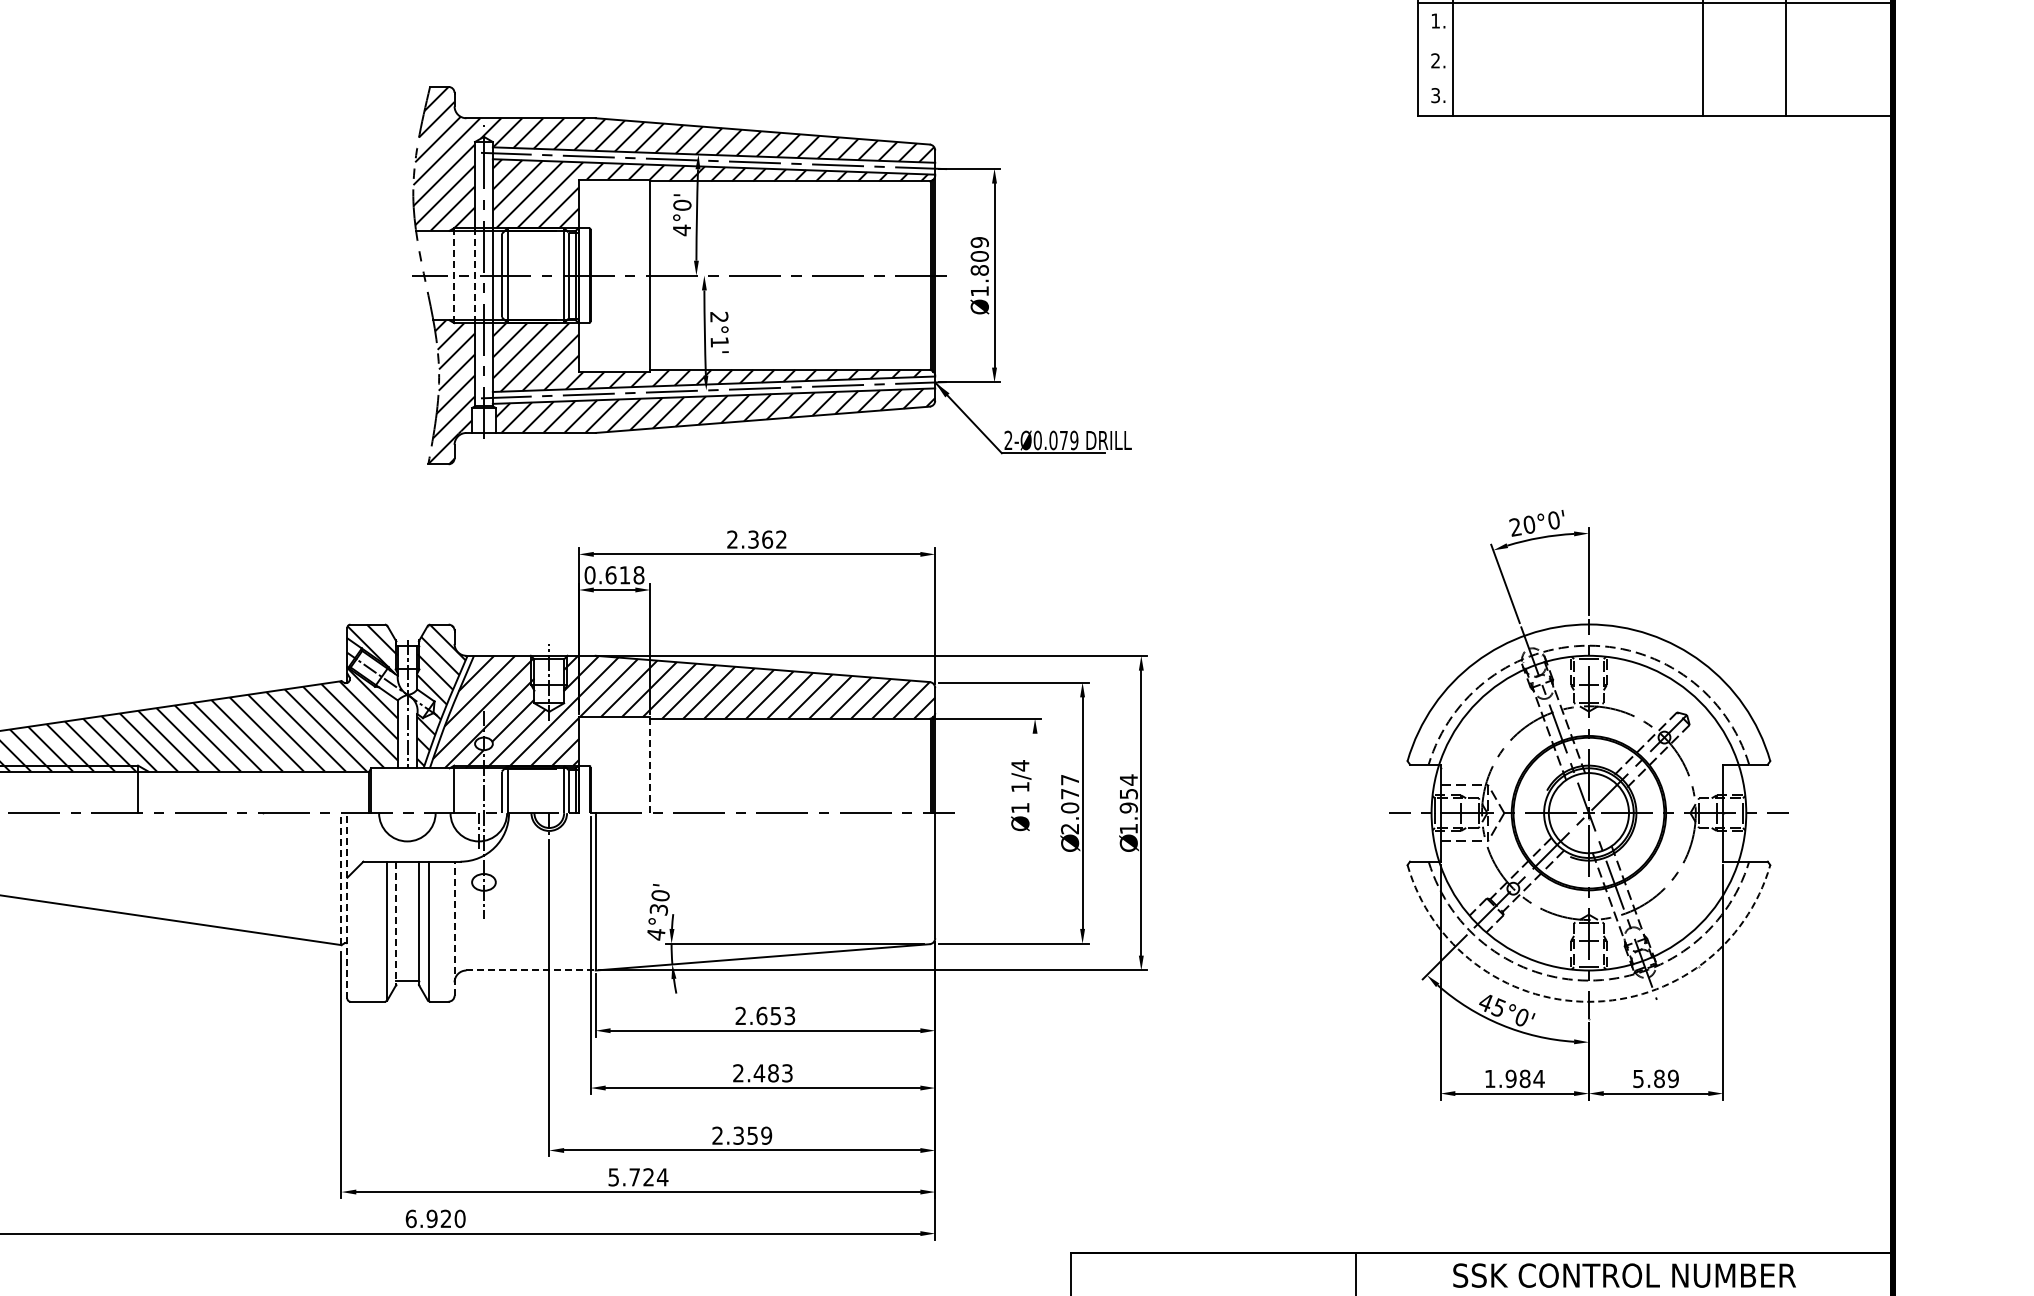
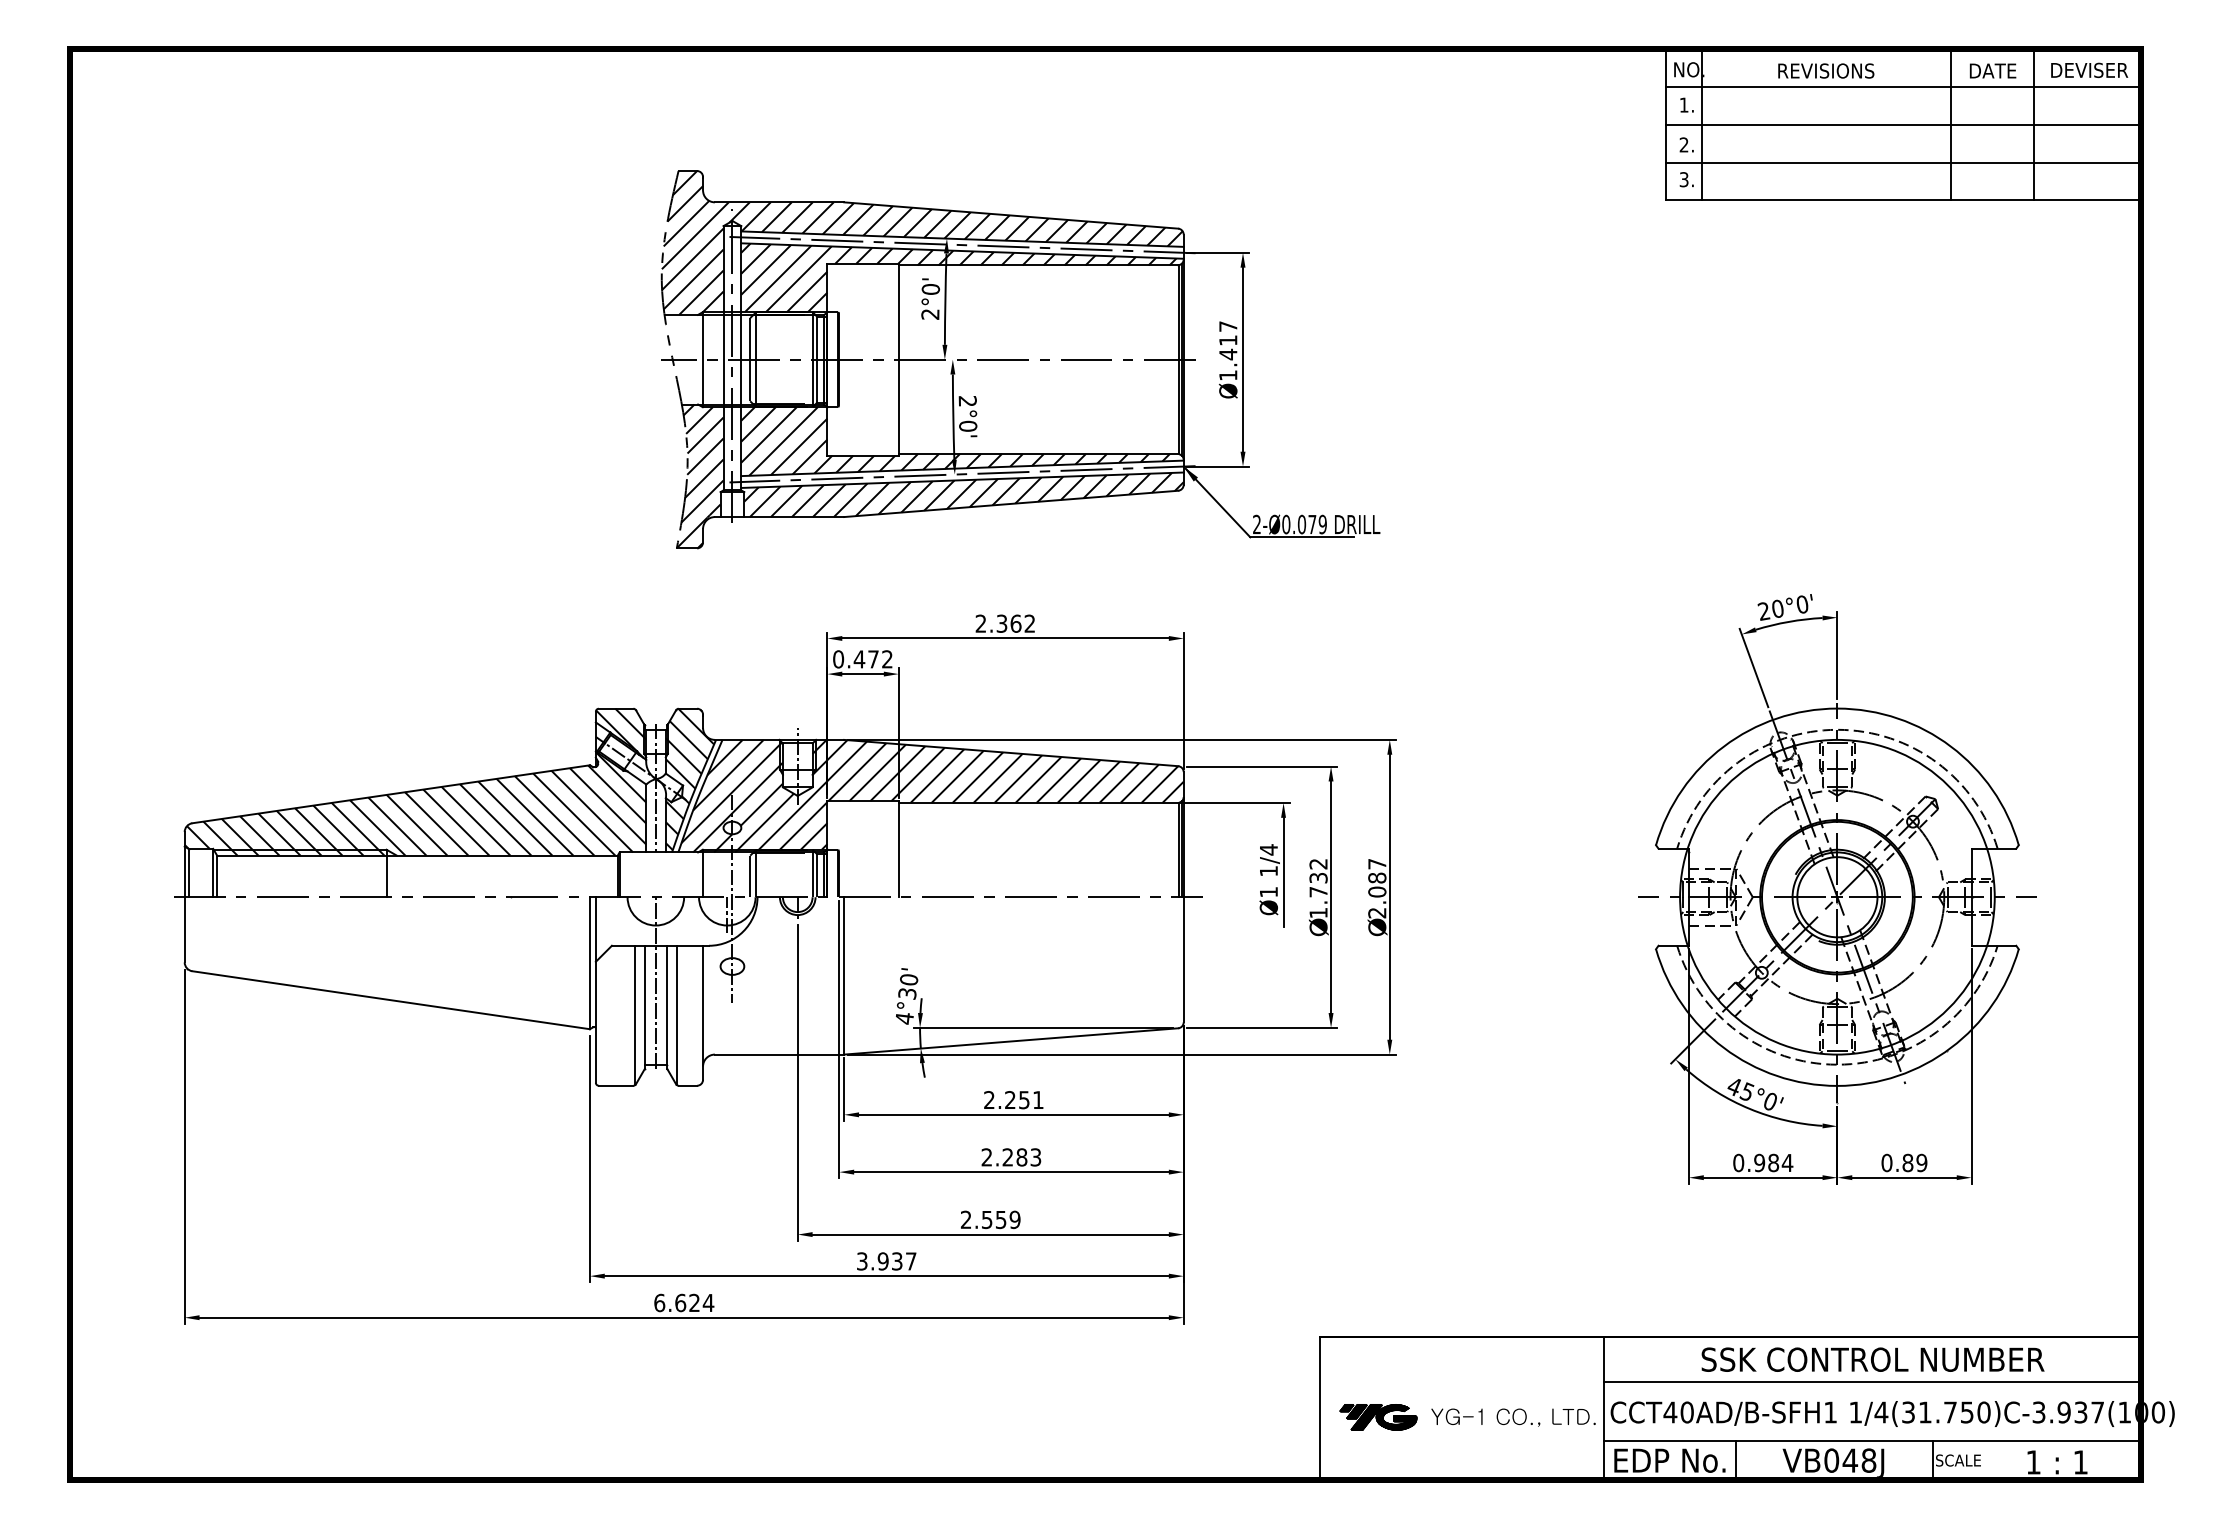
line: (1655, 41) -> (1903, 125), added
line: (1655, 79) -> (1903, 163), added
text: (682, 230) -> (930, 314), 4°0' -> 2°0'
text: (980, 256) -> (1228, 340), Ø1.809 -> Ø1.417
line: (454, 275) -> (702, 359), dashed -> solid
line: (475, 275) -> (723, 359), dashed -> solid
text: (720, 341) -> (968, 425), 2°1' -> 2°0'
text: (624, 575) -> (872, 659), 0.618 -> 0.472
line: (650, 764) -> (898, 848), dashed -> solid
line: (1035, 788) -> (1283, 872), added
text: (1070, 804) -> (1318, 888), 2.077 -> 1.732
text: (1129, 804) -> (1377, 888), 1.954 -> 2.087
line: (341, 879) -> (589, 963), dashed -> solid
line: (408, 898) -> (656, 982), added
line: (347, 906) -> (595, 990), dashed -> solid
line: (396, 923) -> (644, 1007), dashed -> solid
line: (455, 928) -> (703, 1012), dashed -> solid
line: (531, 970) -> (779, 1054), dashed -> solid
arc: (1589, 1001) -> (1837, 1085), dashed -> solid
text: (776, 1016) -> (1024, 1100), 2.653 -> 2.251
text: (759, 1073) -> (1007, 1157), 2.483 -> 2.283
text: (1490, 1078) -> (1738, 1162), 1.984 -> 0.984
text: (1638, 1078) -> (1886, 1162), 5.89 -> 0.89
text: (739, 1135) -> (987, 1219), 2.359 -> 2.559
text: (638, 1177) -> (886, 1261), 5.724 -> 3.937
text: (446, 1218) -> (694, 1302), 6.920 -> 6.624

